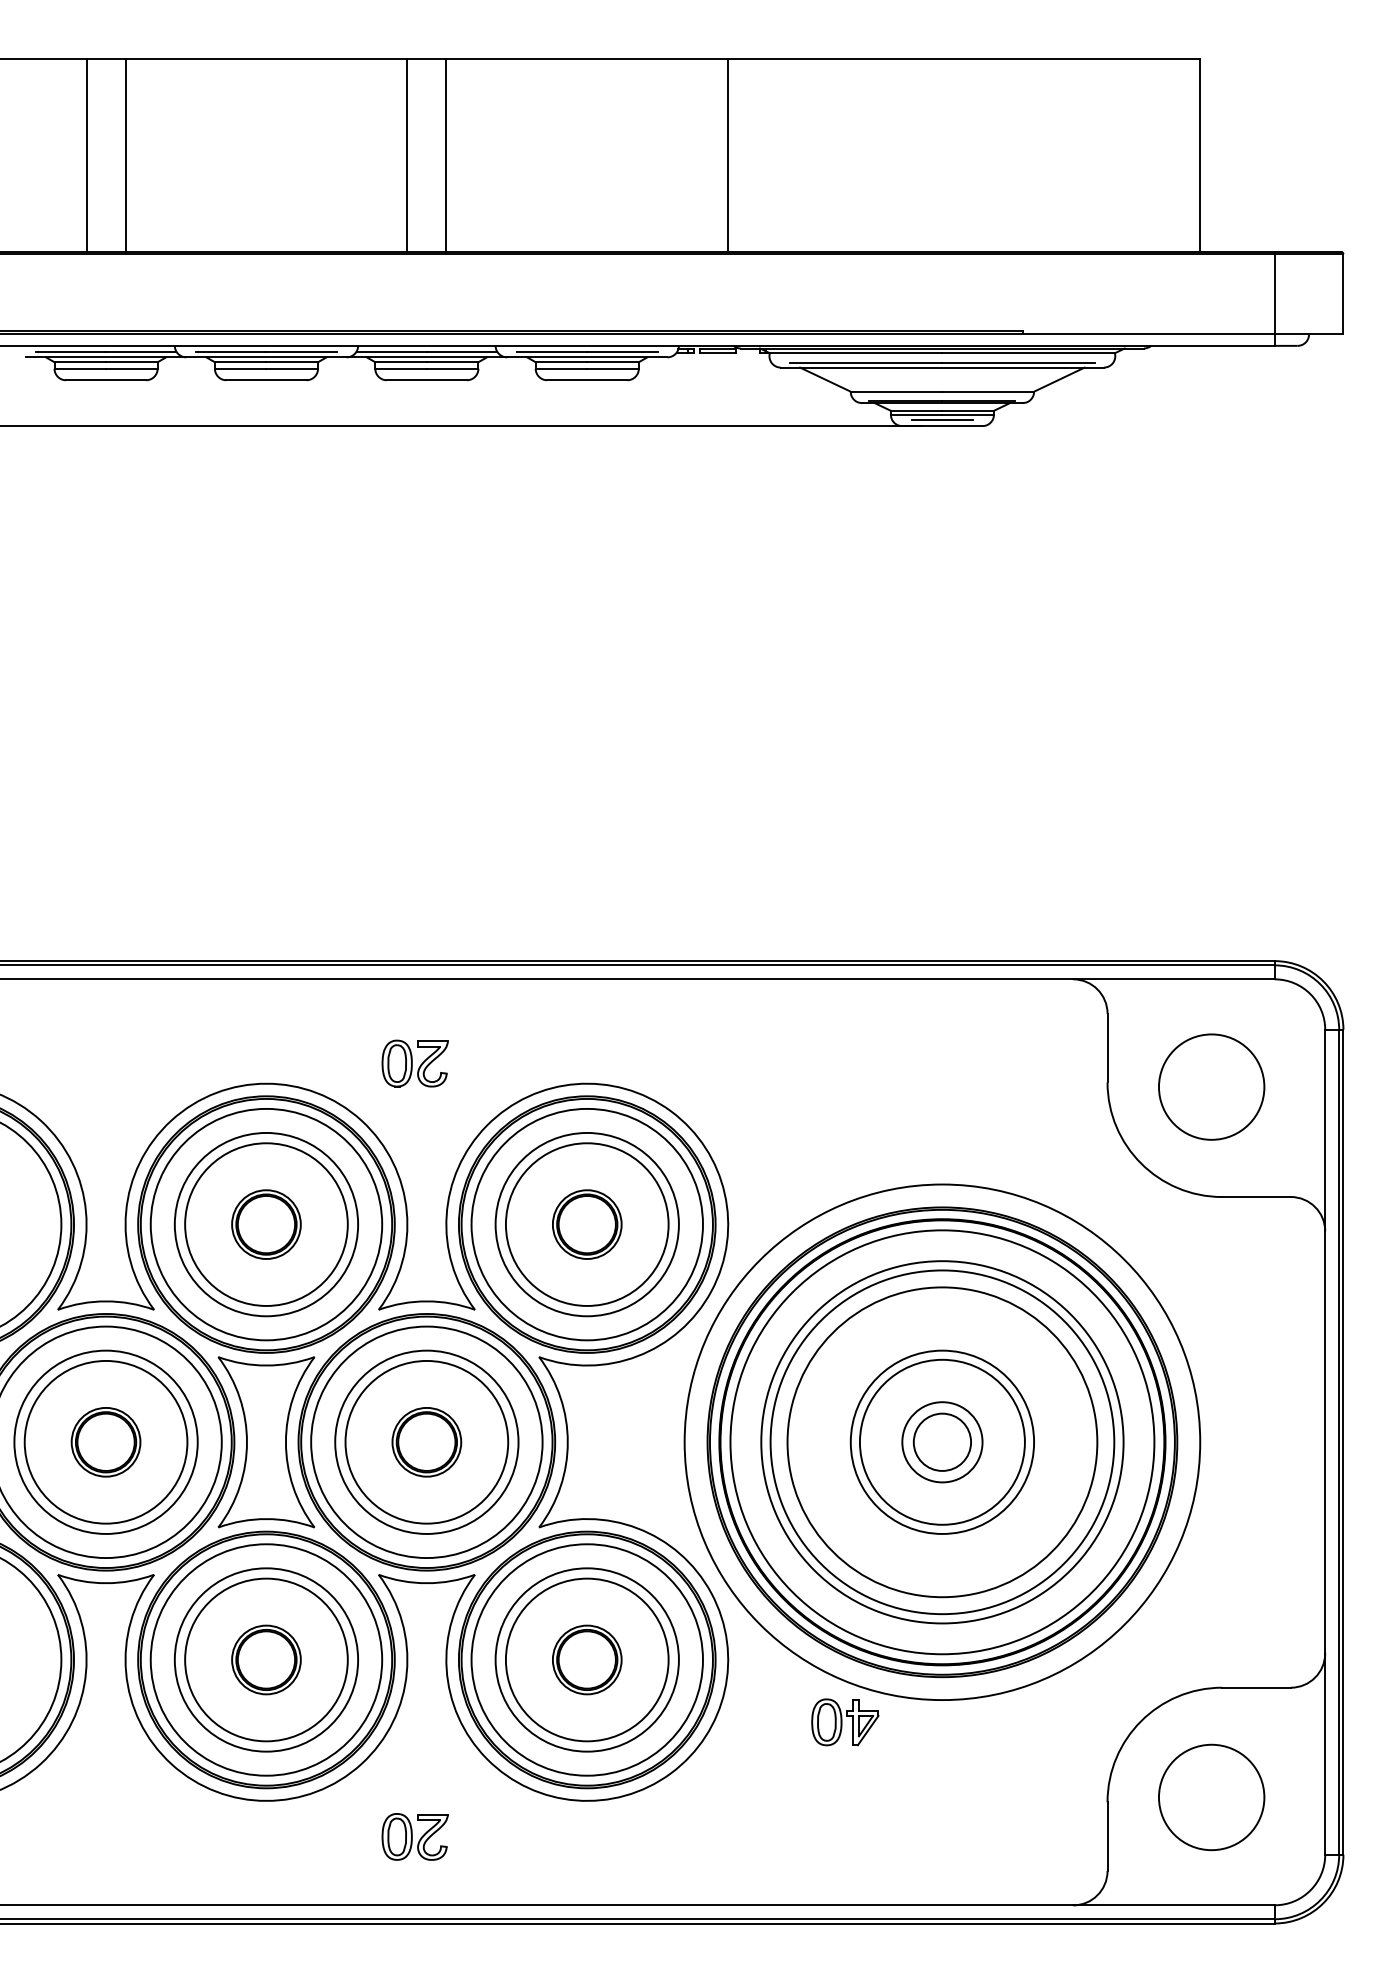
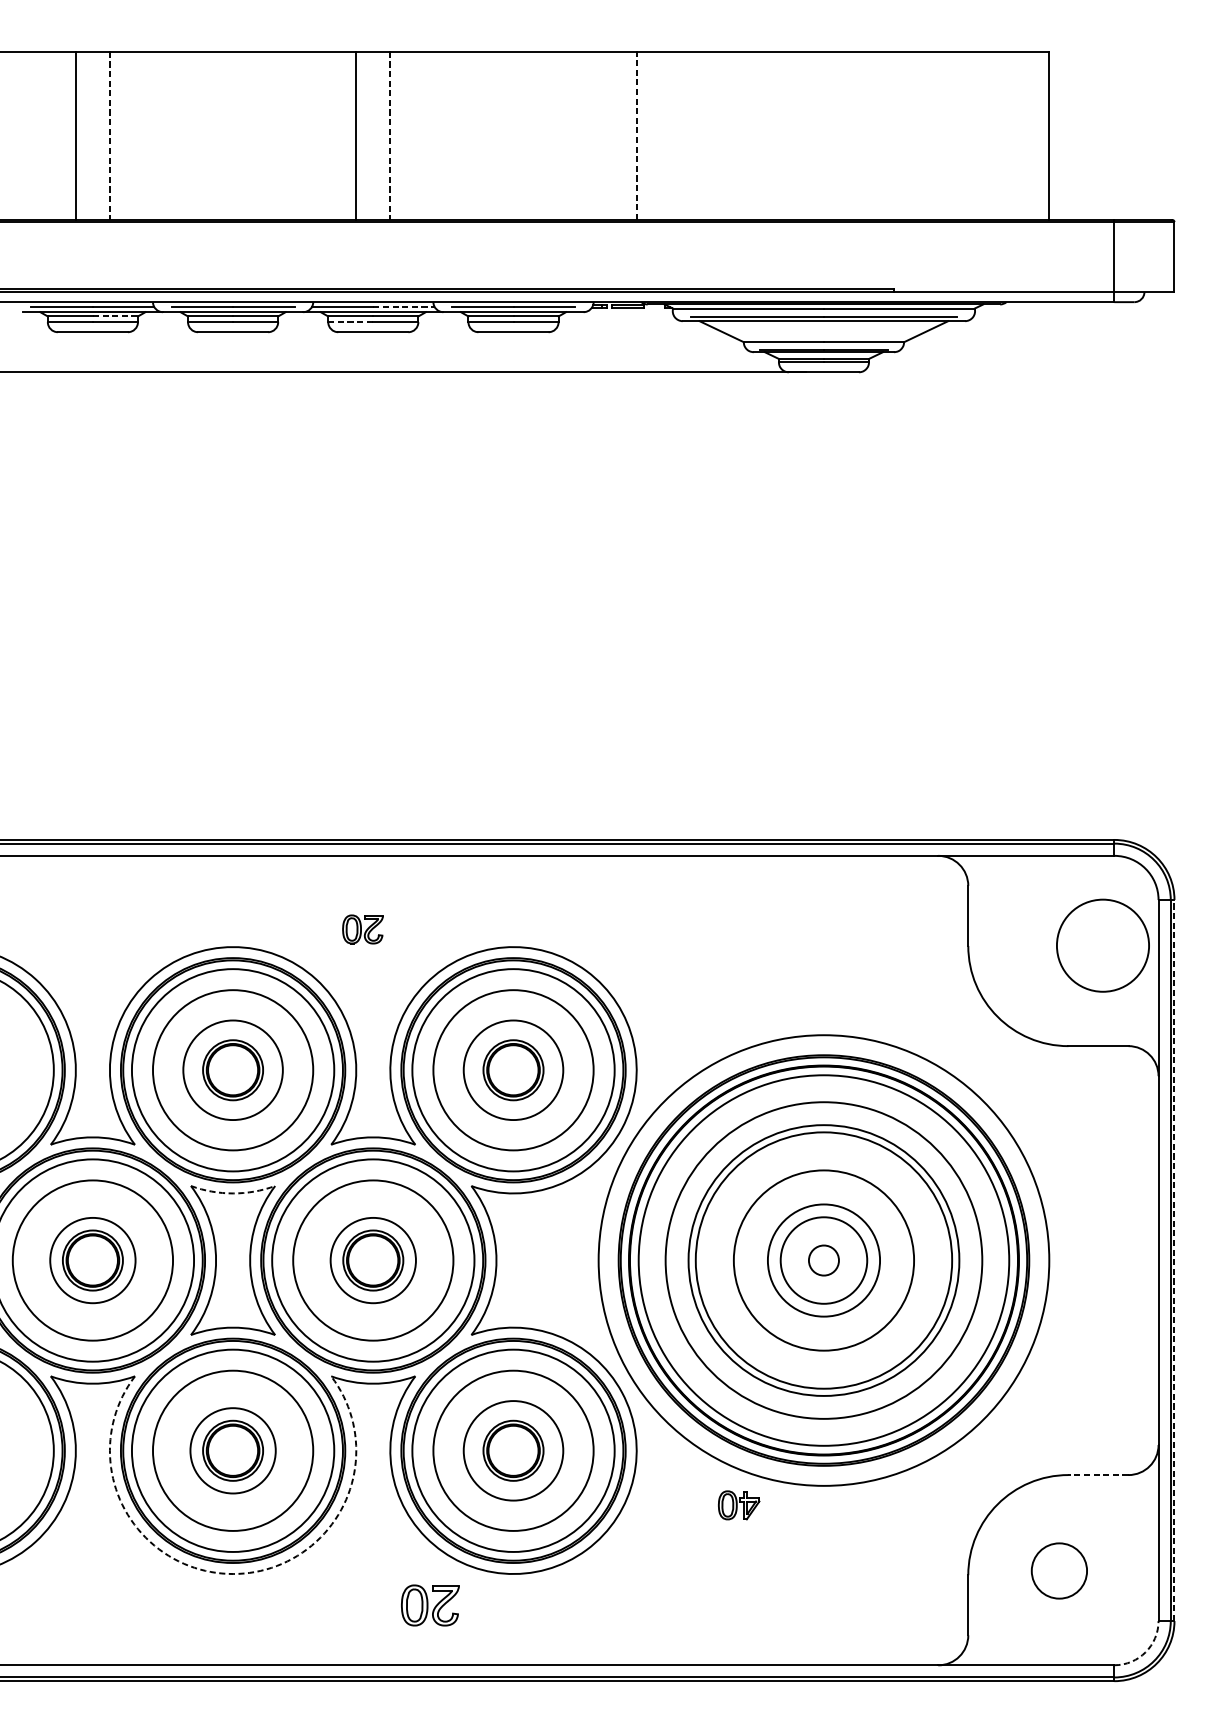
line: (728, 155) -> (636, 135), solid -> dashed
line: (125, 156) -> (109, 136), solid -> dashed
line: (446, 156) -> (390, 136), solid -> dashed
line: (462, 351) -> (404, 307), solid -> dashed
line: (131, 362) -> (115, 316), solid -> dashed
line: (401, 368) -> (351, 321), solid -> dashed
line: (942, 420) -> (824, 367), removed
part: (414, 1063) -> (362, 929), size x0.7
circle: (1211, 1086) -> (1102, 945), moved
circle: (266, 1224) -> (233, 1070), size x0.7
circle: (586, 1224) -> (512, 1070), size x0.7
arc: (266, 1365) -> (233, 1193), solid -> dashed
circle: (105, 1441) -> (92, 1259), size x0.6
circle: (426, 1441) -> (372, 1259), size x0.6
circle: (941, 1441) -> (823, 1259), size x0.6
circle: (942, 1441) -> (824, 1259), size x0.6
circle: (942, 1441) -> (824, 1259), size x1.6
line: (1343, 1441) -> (1174, 1259), solid -> dashed
circle: (942, 1442) -> (824, 1260), size x0.6
circle: (942, 1442) -> (824, 1260), size x1.6
circle: (266, 1659) -> (233, 1450), size x0.6
circle: (586, 1659) -> (512, 1450), size x0.7
line: (1255, 1687) -> (1097, 1474), solid -> dashed
part: (845, 1722) -> (739, 1505), size x0.7
circle: (1211, 1797) -> (1059, 1571), size x0.6
arc: (266, 1800) -> (233, 1573), solid -> dashed
part: (414, 1836) -> (429, 1605), moved
arc: (1310, 1890) -> (1145, 1652), solid -> dashed

